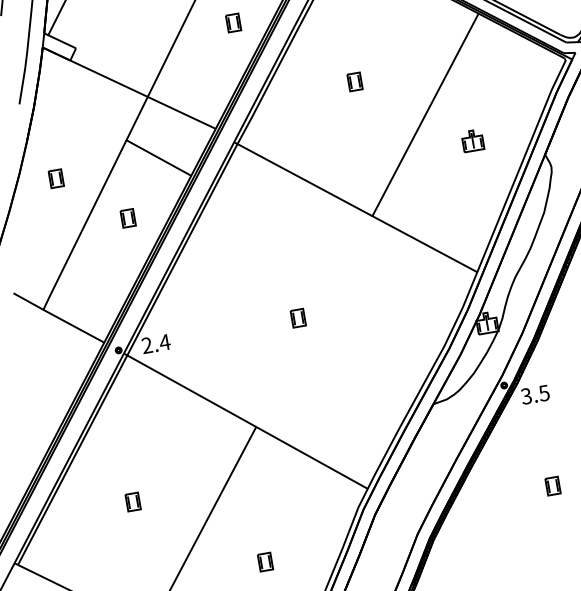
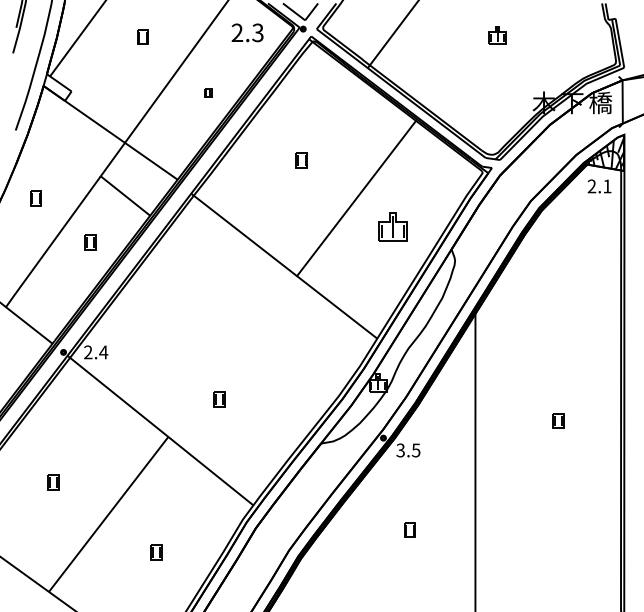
part: (233, 22) -> (208, 92), size x0.6
part: (472, 141) -> (392, 227), size x1.6
part: (298, 318) -> (219, 399), moved

